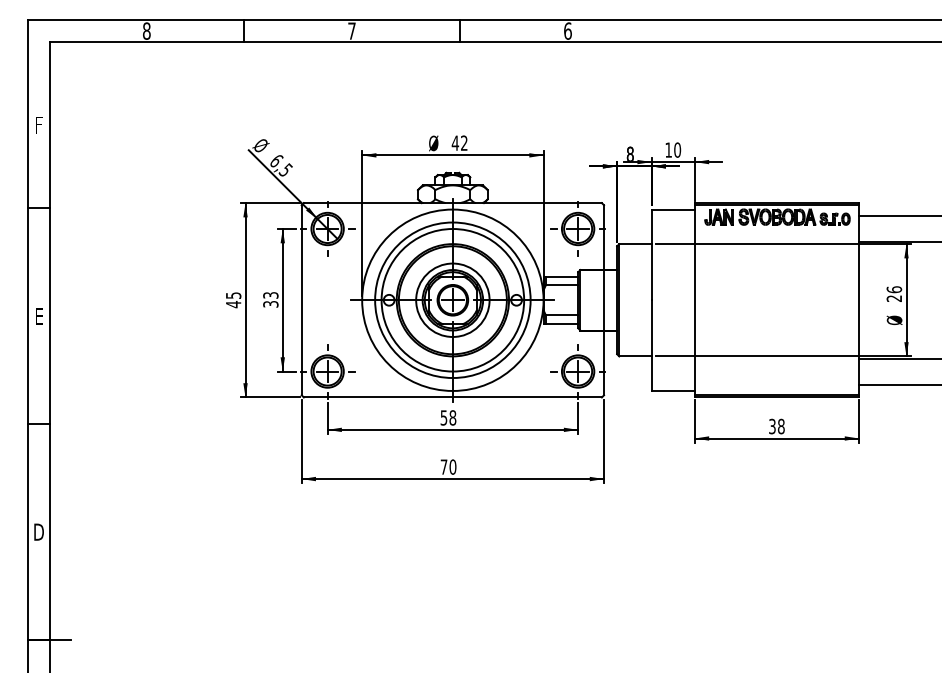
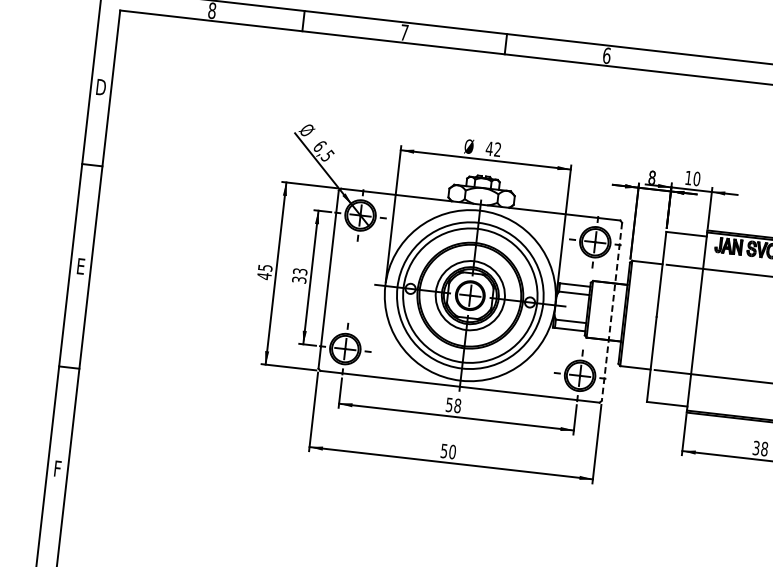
text: (38, 124) -> (100, 86), F -> D
line: (604, 300) -> (612, 312), solid -> dashed
text: (443, 466) -> (443, 450), 70 -> 50
text: (38, 531) -> (57, 468), D -> F

